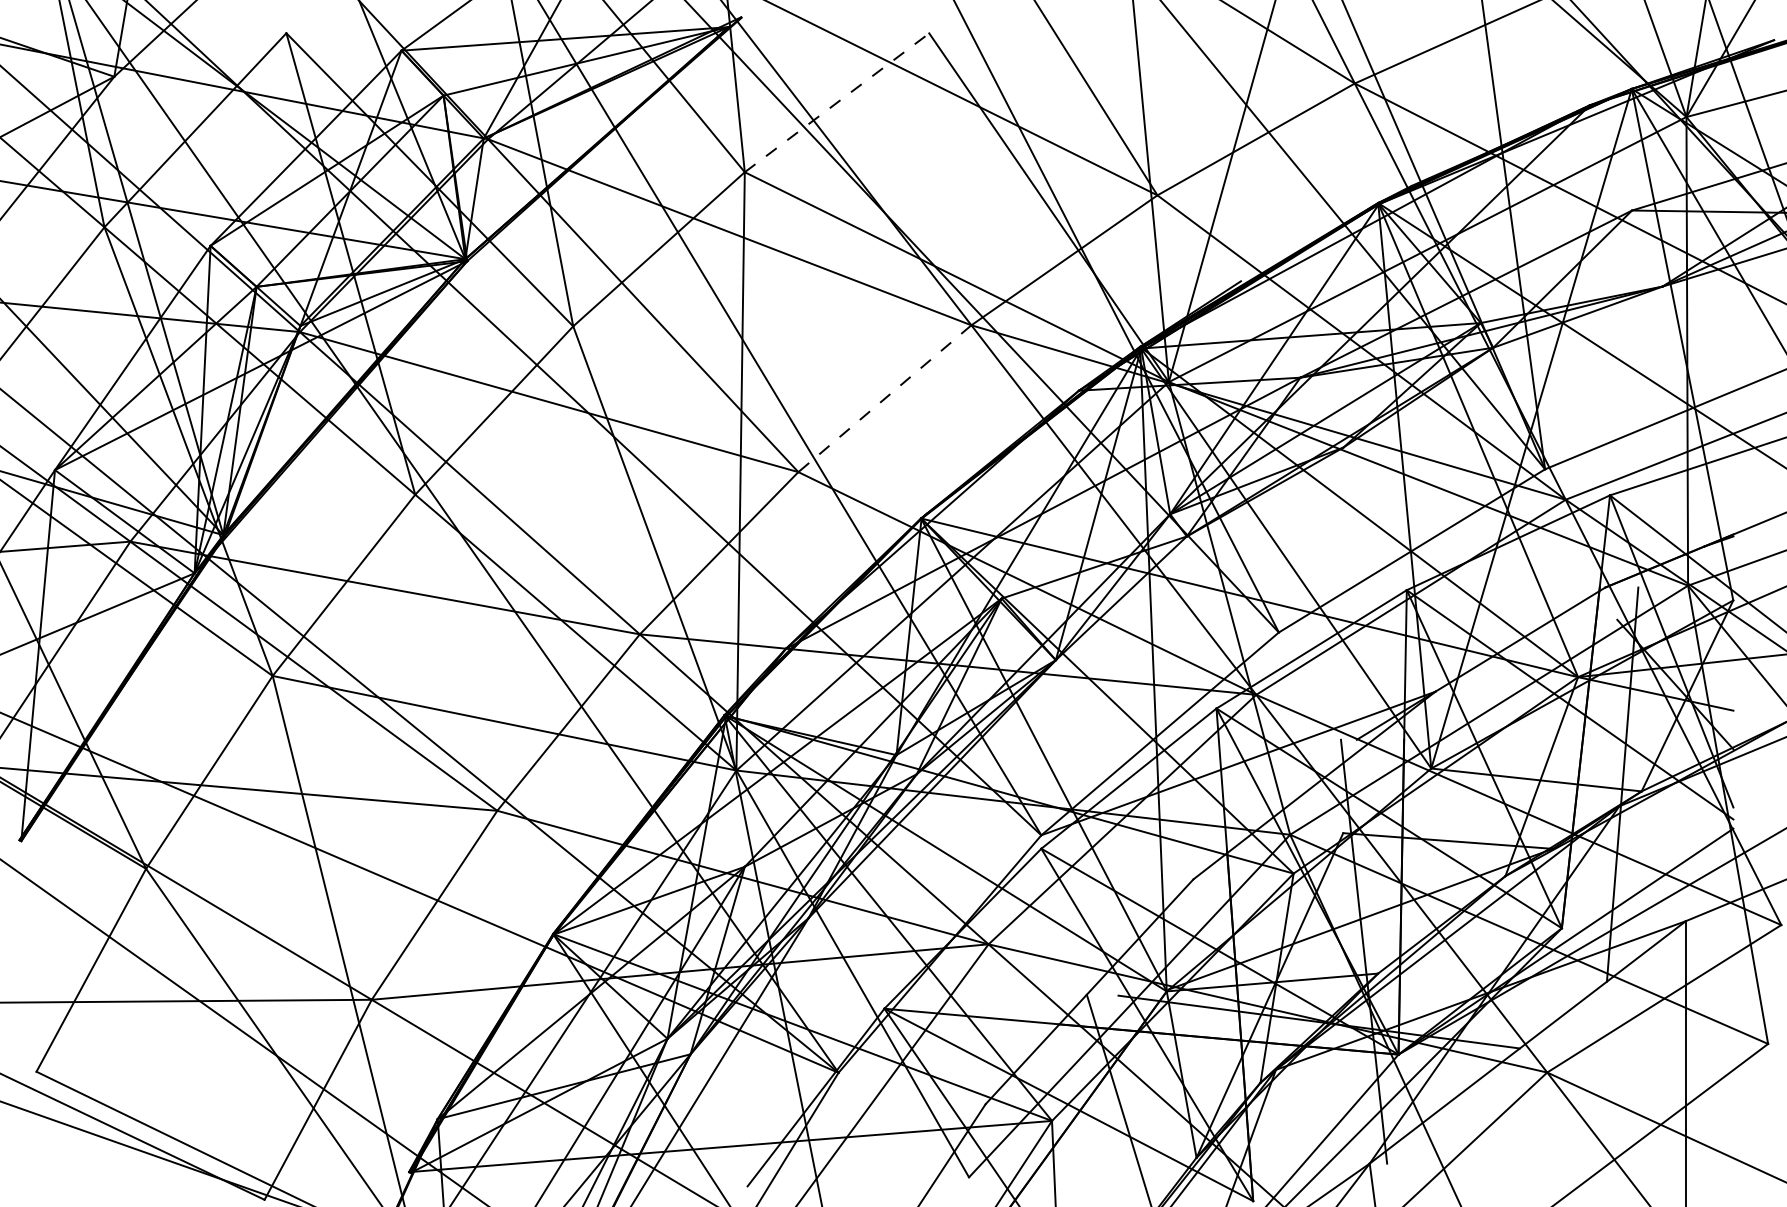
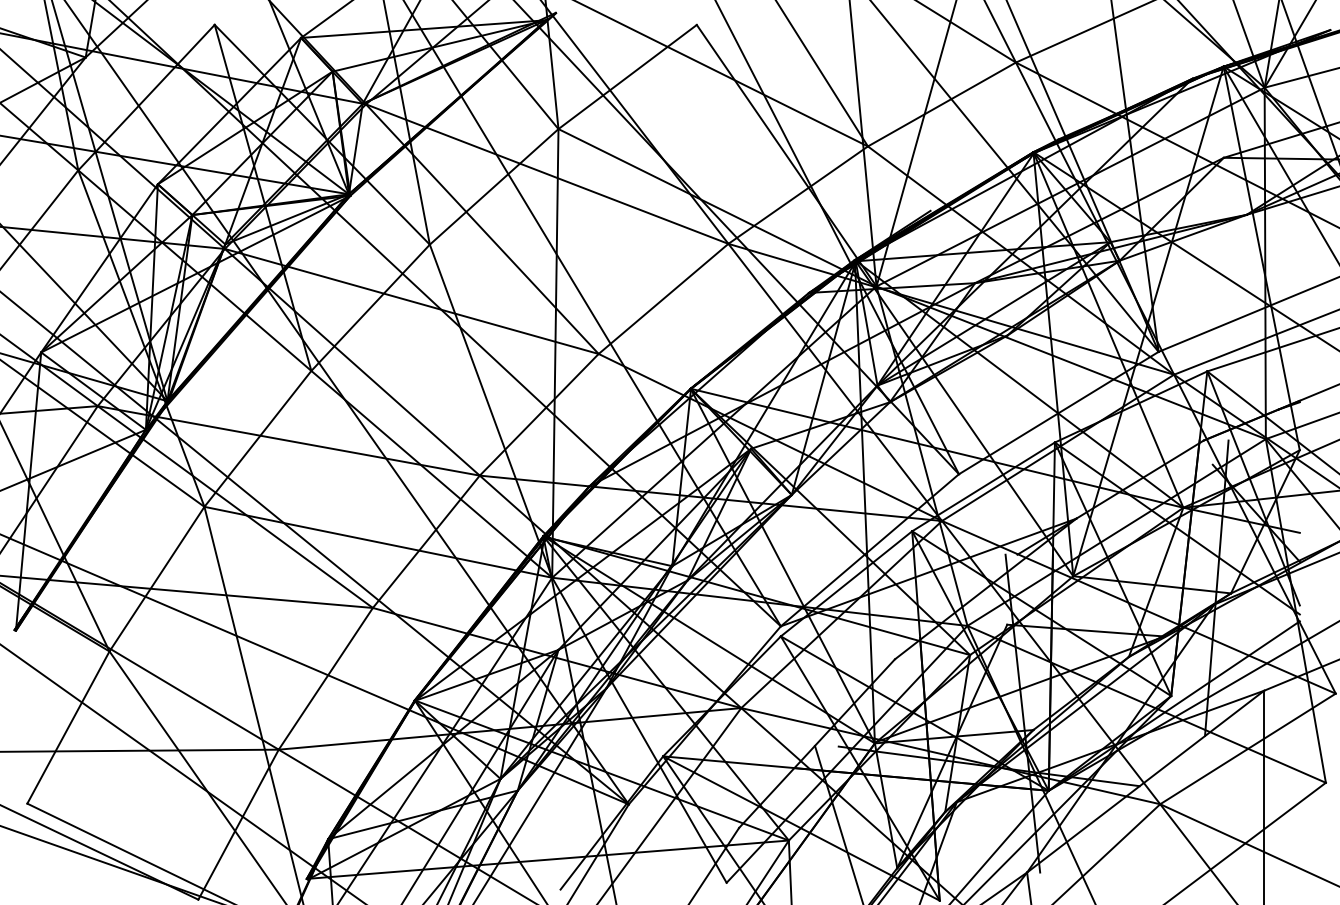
line: (837, 102) -> (628, 76), dashed -> solid
line: (884, 399) -> (663, 299), dashed -> solid

